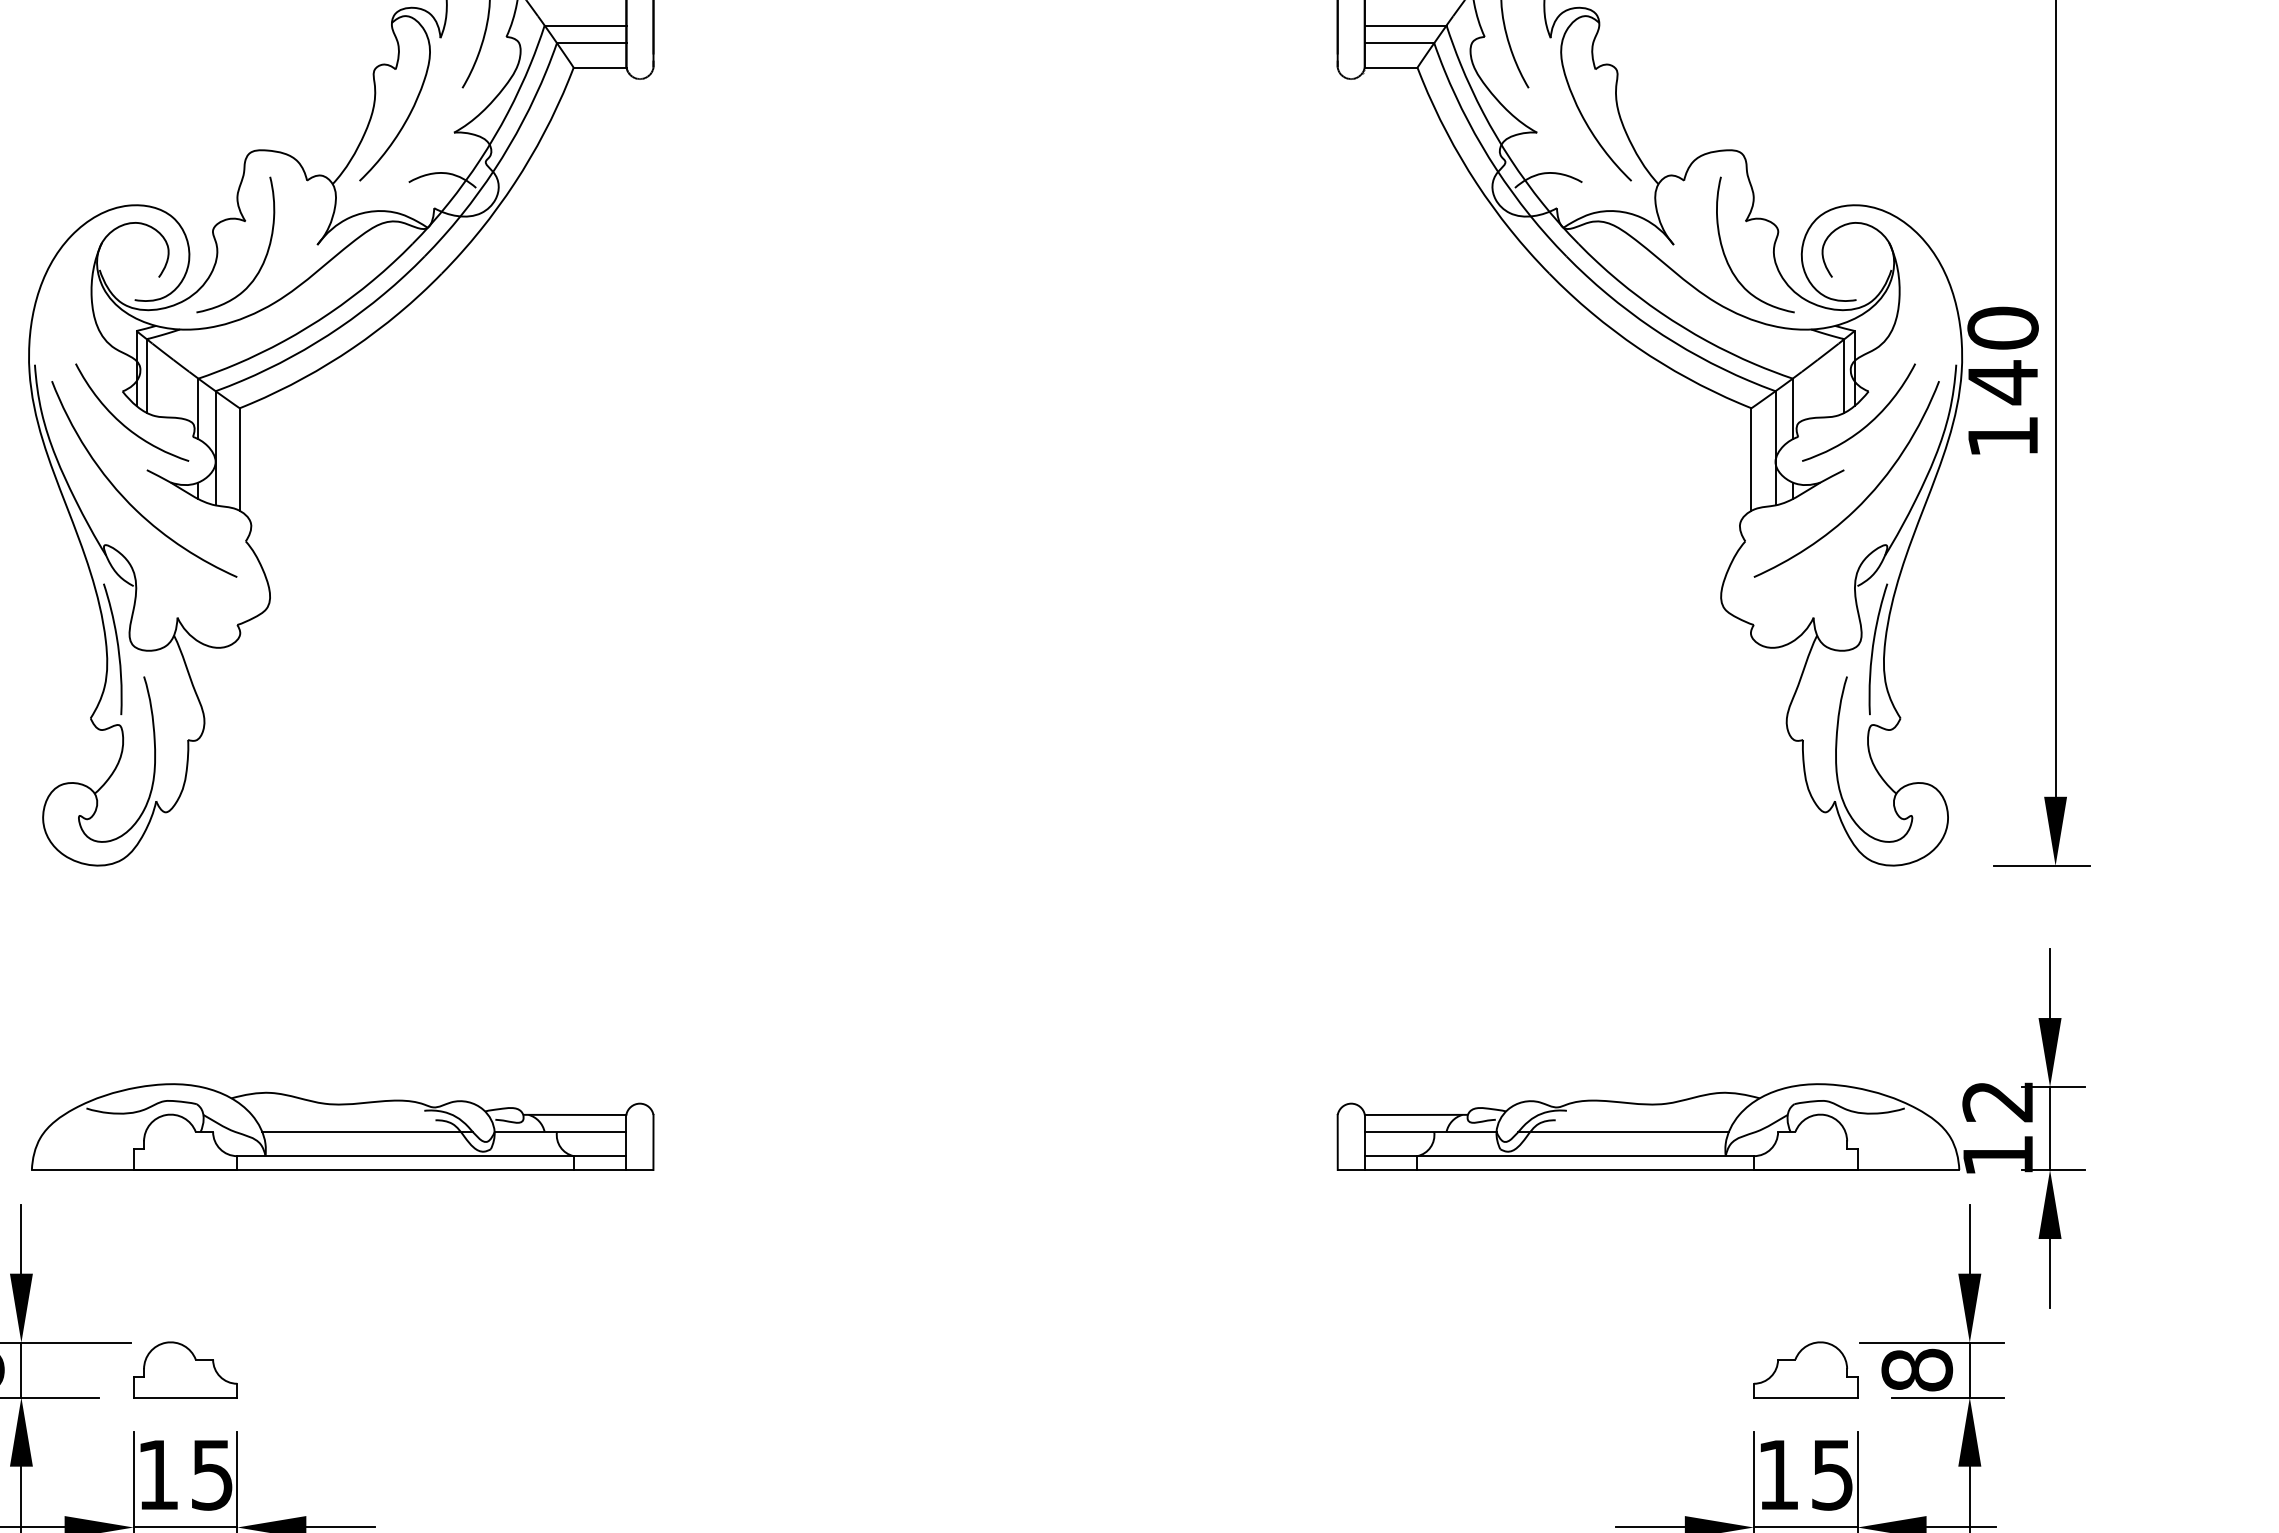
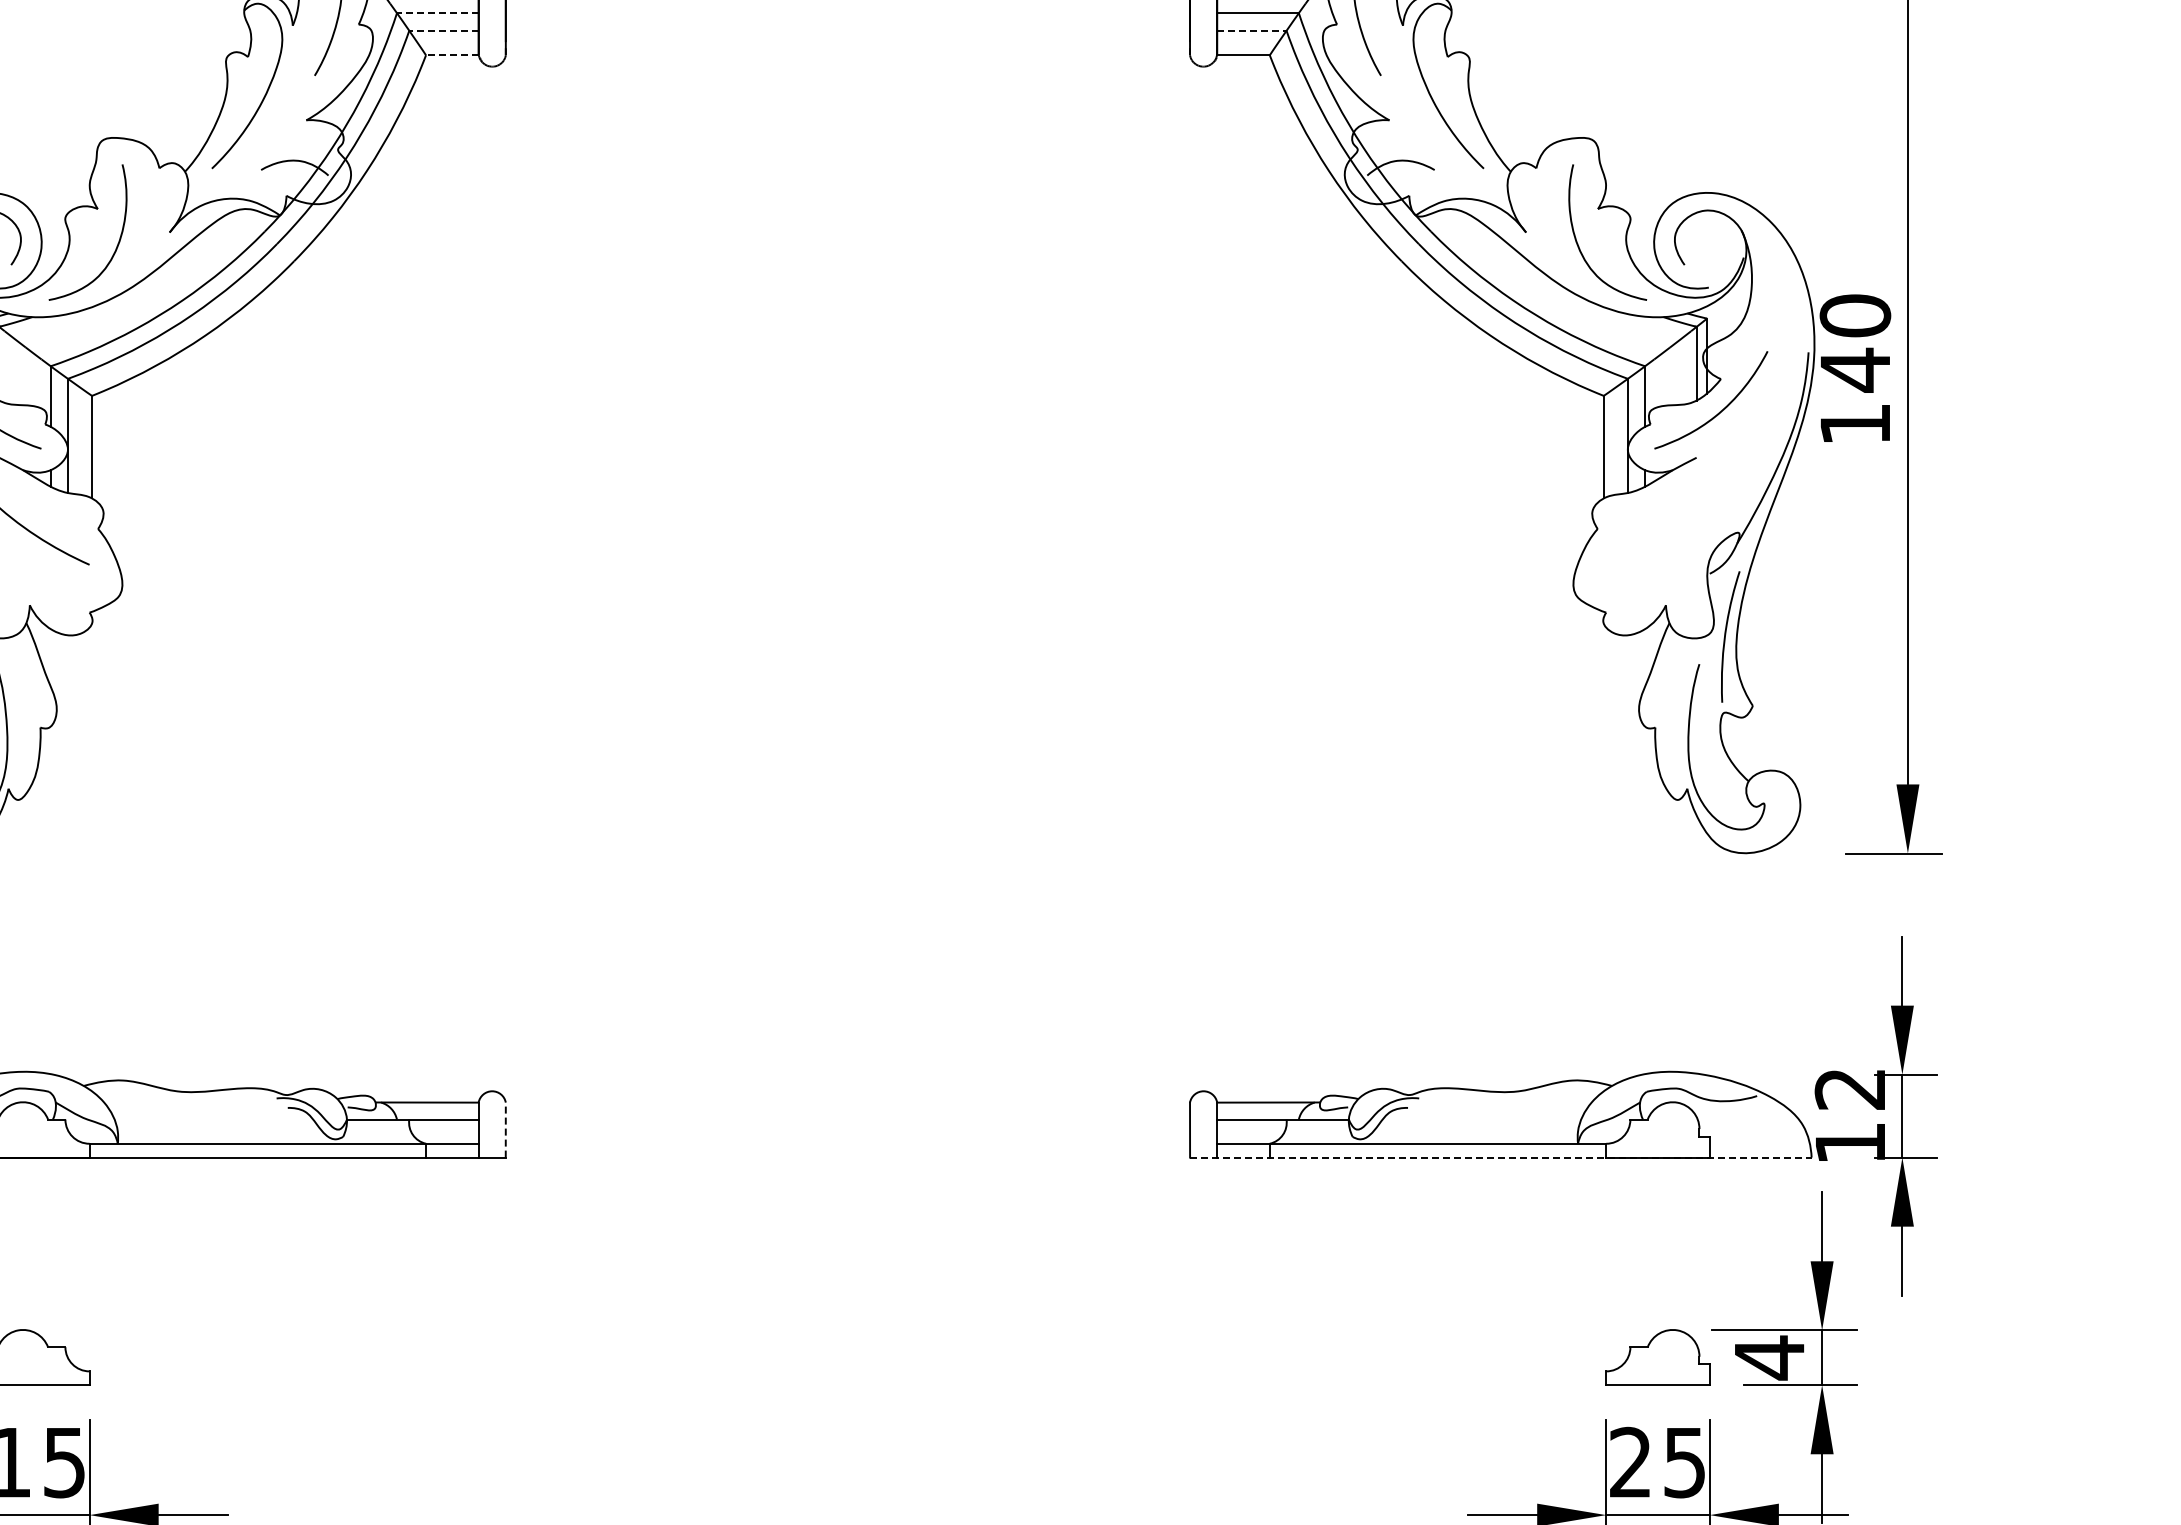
line: (585, 25) -> (437, 13), solid -> dashed
line: (591, 43) -> (443, 31), solid -> dashed
line: (1399, 43) -> (1251, 31), solid -> dashed
line: (599, 67) -> (451, 55), solid -> dashed
curve: (1867, 495) -> (1719, 483), removed
line: (367, 1131) -> (219, 1119), removed
line: (1623, 1131) -> (1475, 1119), removed
line: (653, 1141) -> (505, 1129), solid -> dashed
line: (1648, 1169) -> (1500, 1157), solid -> dashed
text: (1917, 1370) -> (1769, 1358), 8 -> 4
text: (1777, 1474) -> (1629, 1462), 15 -> 25

